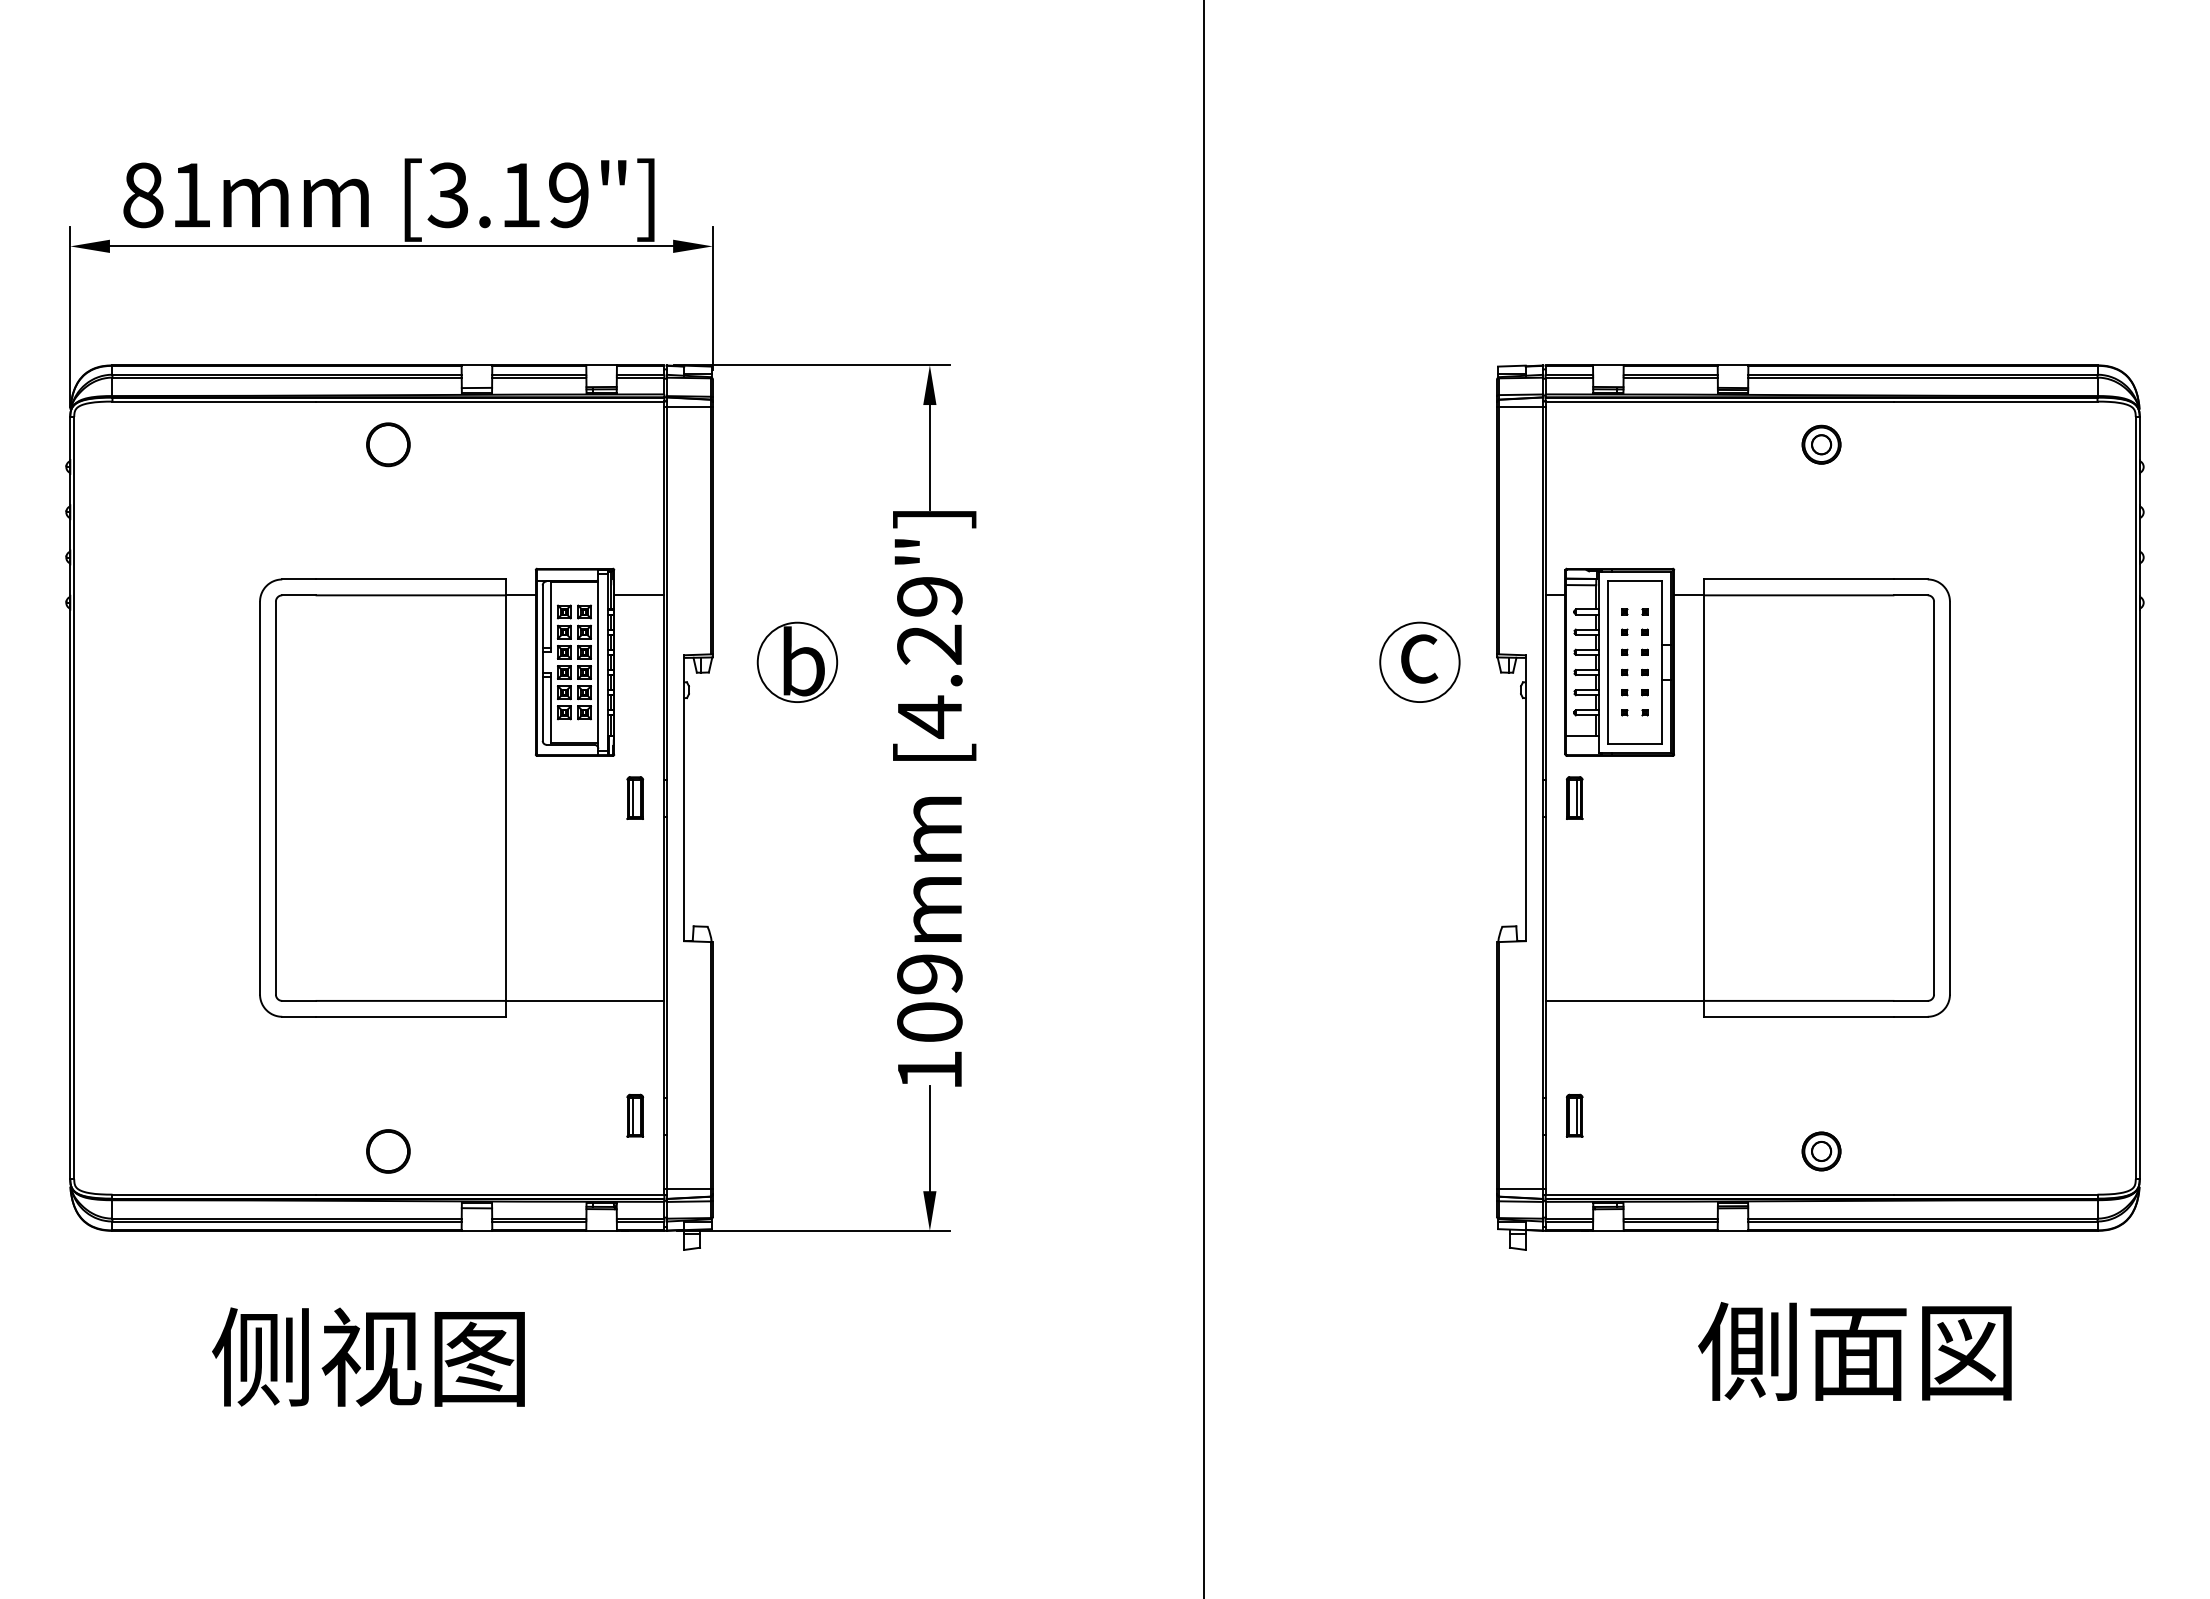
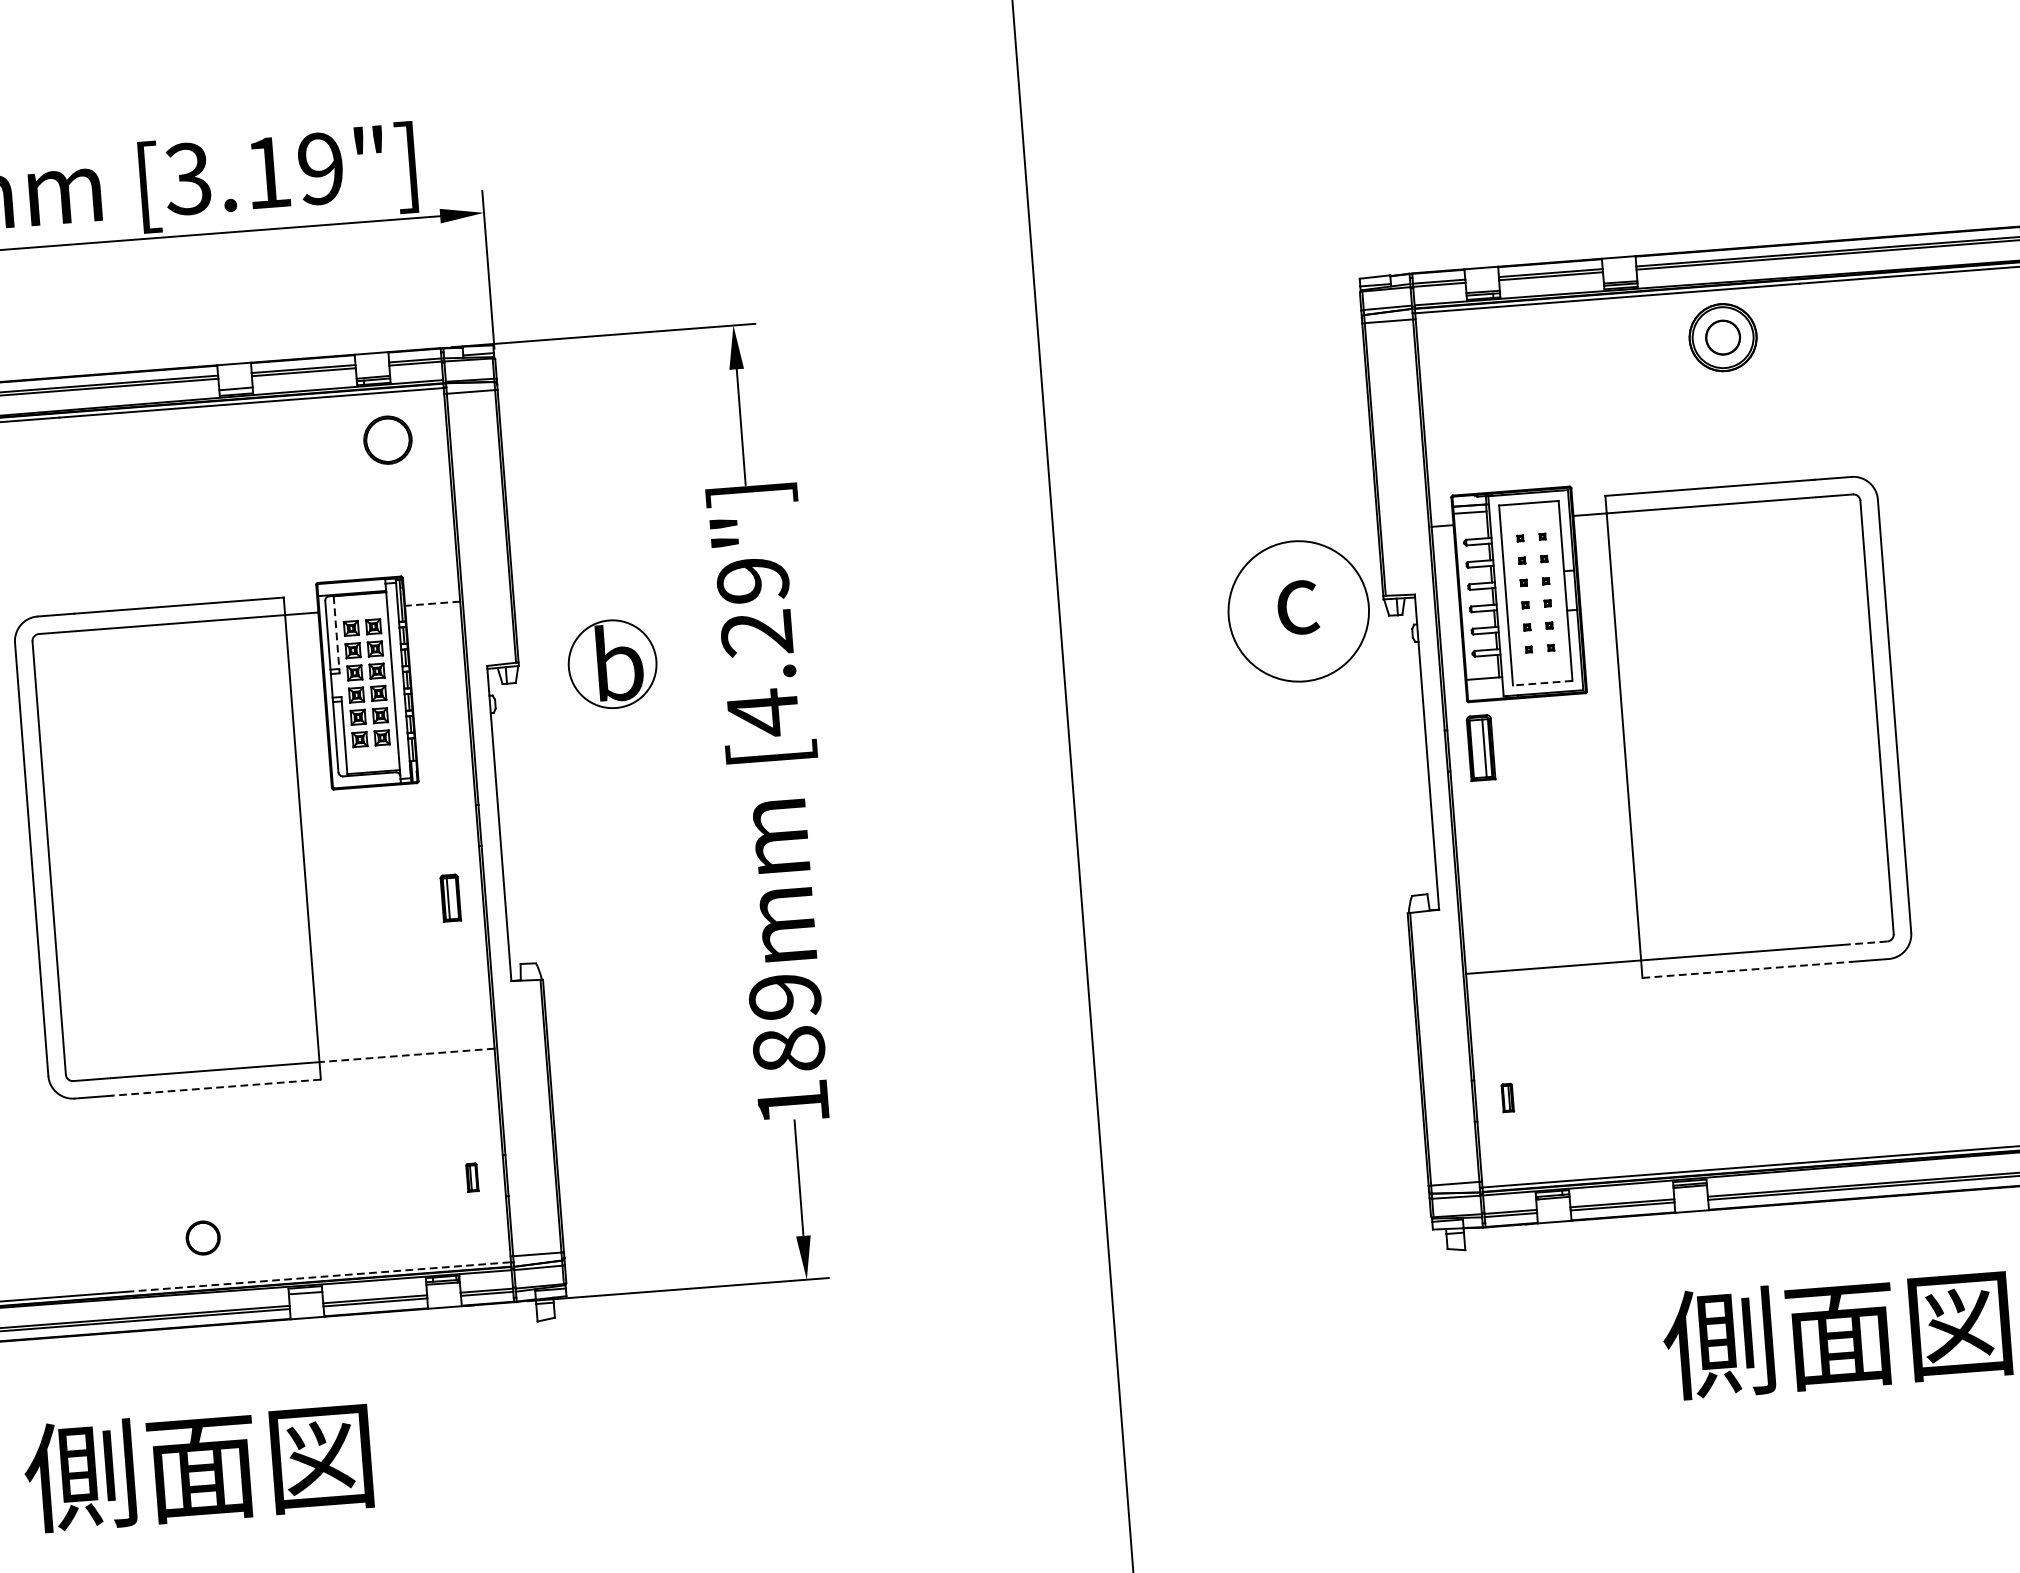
part: (388, 444) -> (388, 439), moved
part: (1821, 444) -> (1722, 337), size x1.6
line: (638, 595) -> (431, 603), solid -> dashed
line: (550, 616) -> (336, 634), solid -> dashed
circle: (1419, 662) -> (1298, 611), size x1.6
line: (1634, 744) -> (1542, 683), solid -> dashed
part: (635, 797) -> (450, 897), moved
part: (1574, 797) -> (1480, 747), size x1.4
line: (584, 1000) -> (406, 1054), solid -> dashed
line: (1911, 1000) -> (1869, 942), solid -> dashed
line: (410, 1016) -> (216, 1087), solid -> dashed
line: (1799, 1016) -> (1747, 969), solid -> dashed
text: (929, 1022) -> (788, 1049), 109mm -> 189mm
part: (635, 1115) -> (472, 1177), size x0.6
part: (1574, 1115) -> (1507, 1097), size x0.6
part: (388, 1151) -> (203, 1238), size x0.7
part: (1821, 1151) -> (1782, 1116), removed
line: (490, 1194) -> (319, 1276), solid -> dashed
text: (367, 1356) -> (197, 1465), 侧视图 -> 側面図

